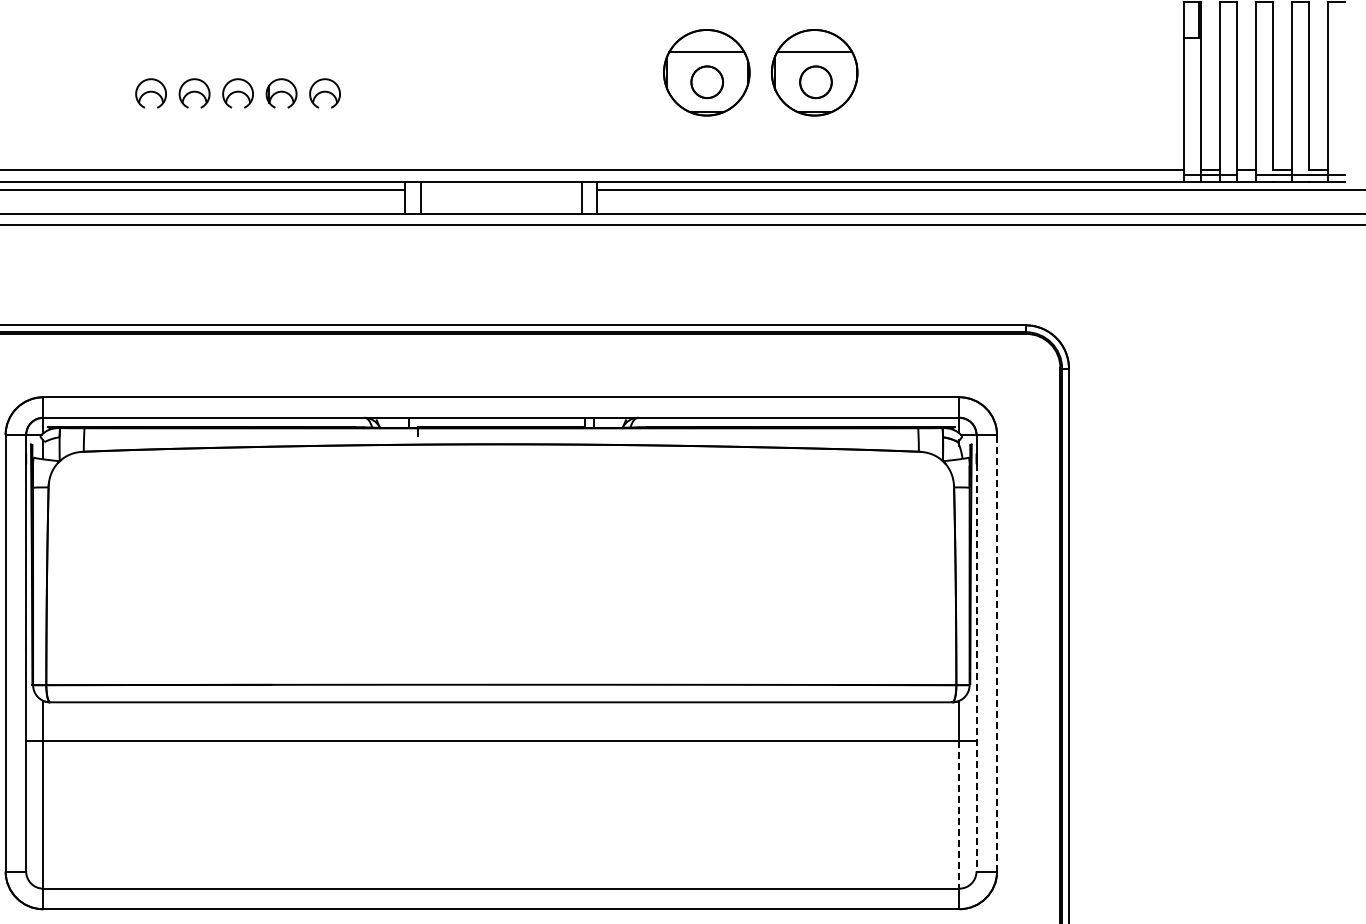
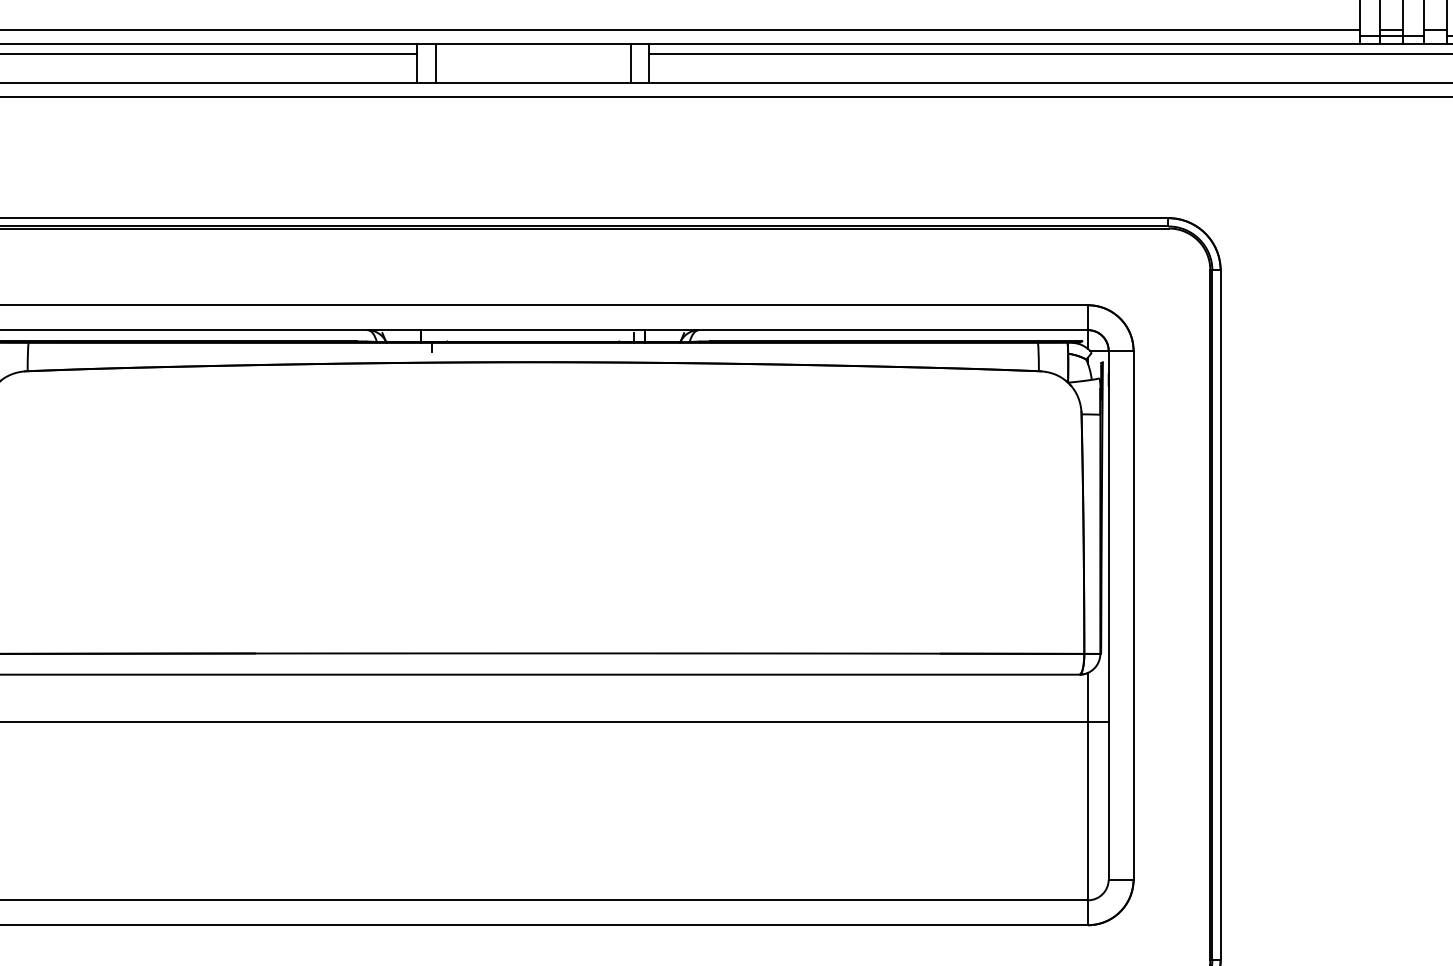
line: (997, 652) -> (1134, 614), dashed -> solid
line: (976, 667) -> (1108, 632), dashed -> solid
line: (959, 815) -> (1088, 811), dashed -> solid

